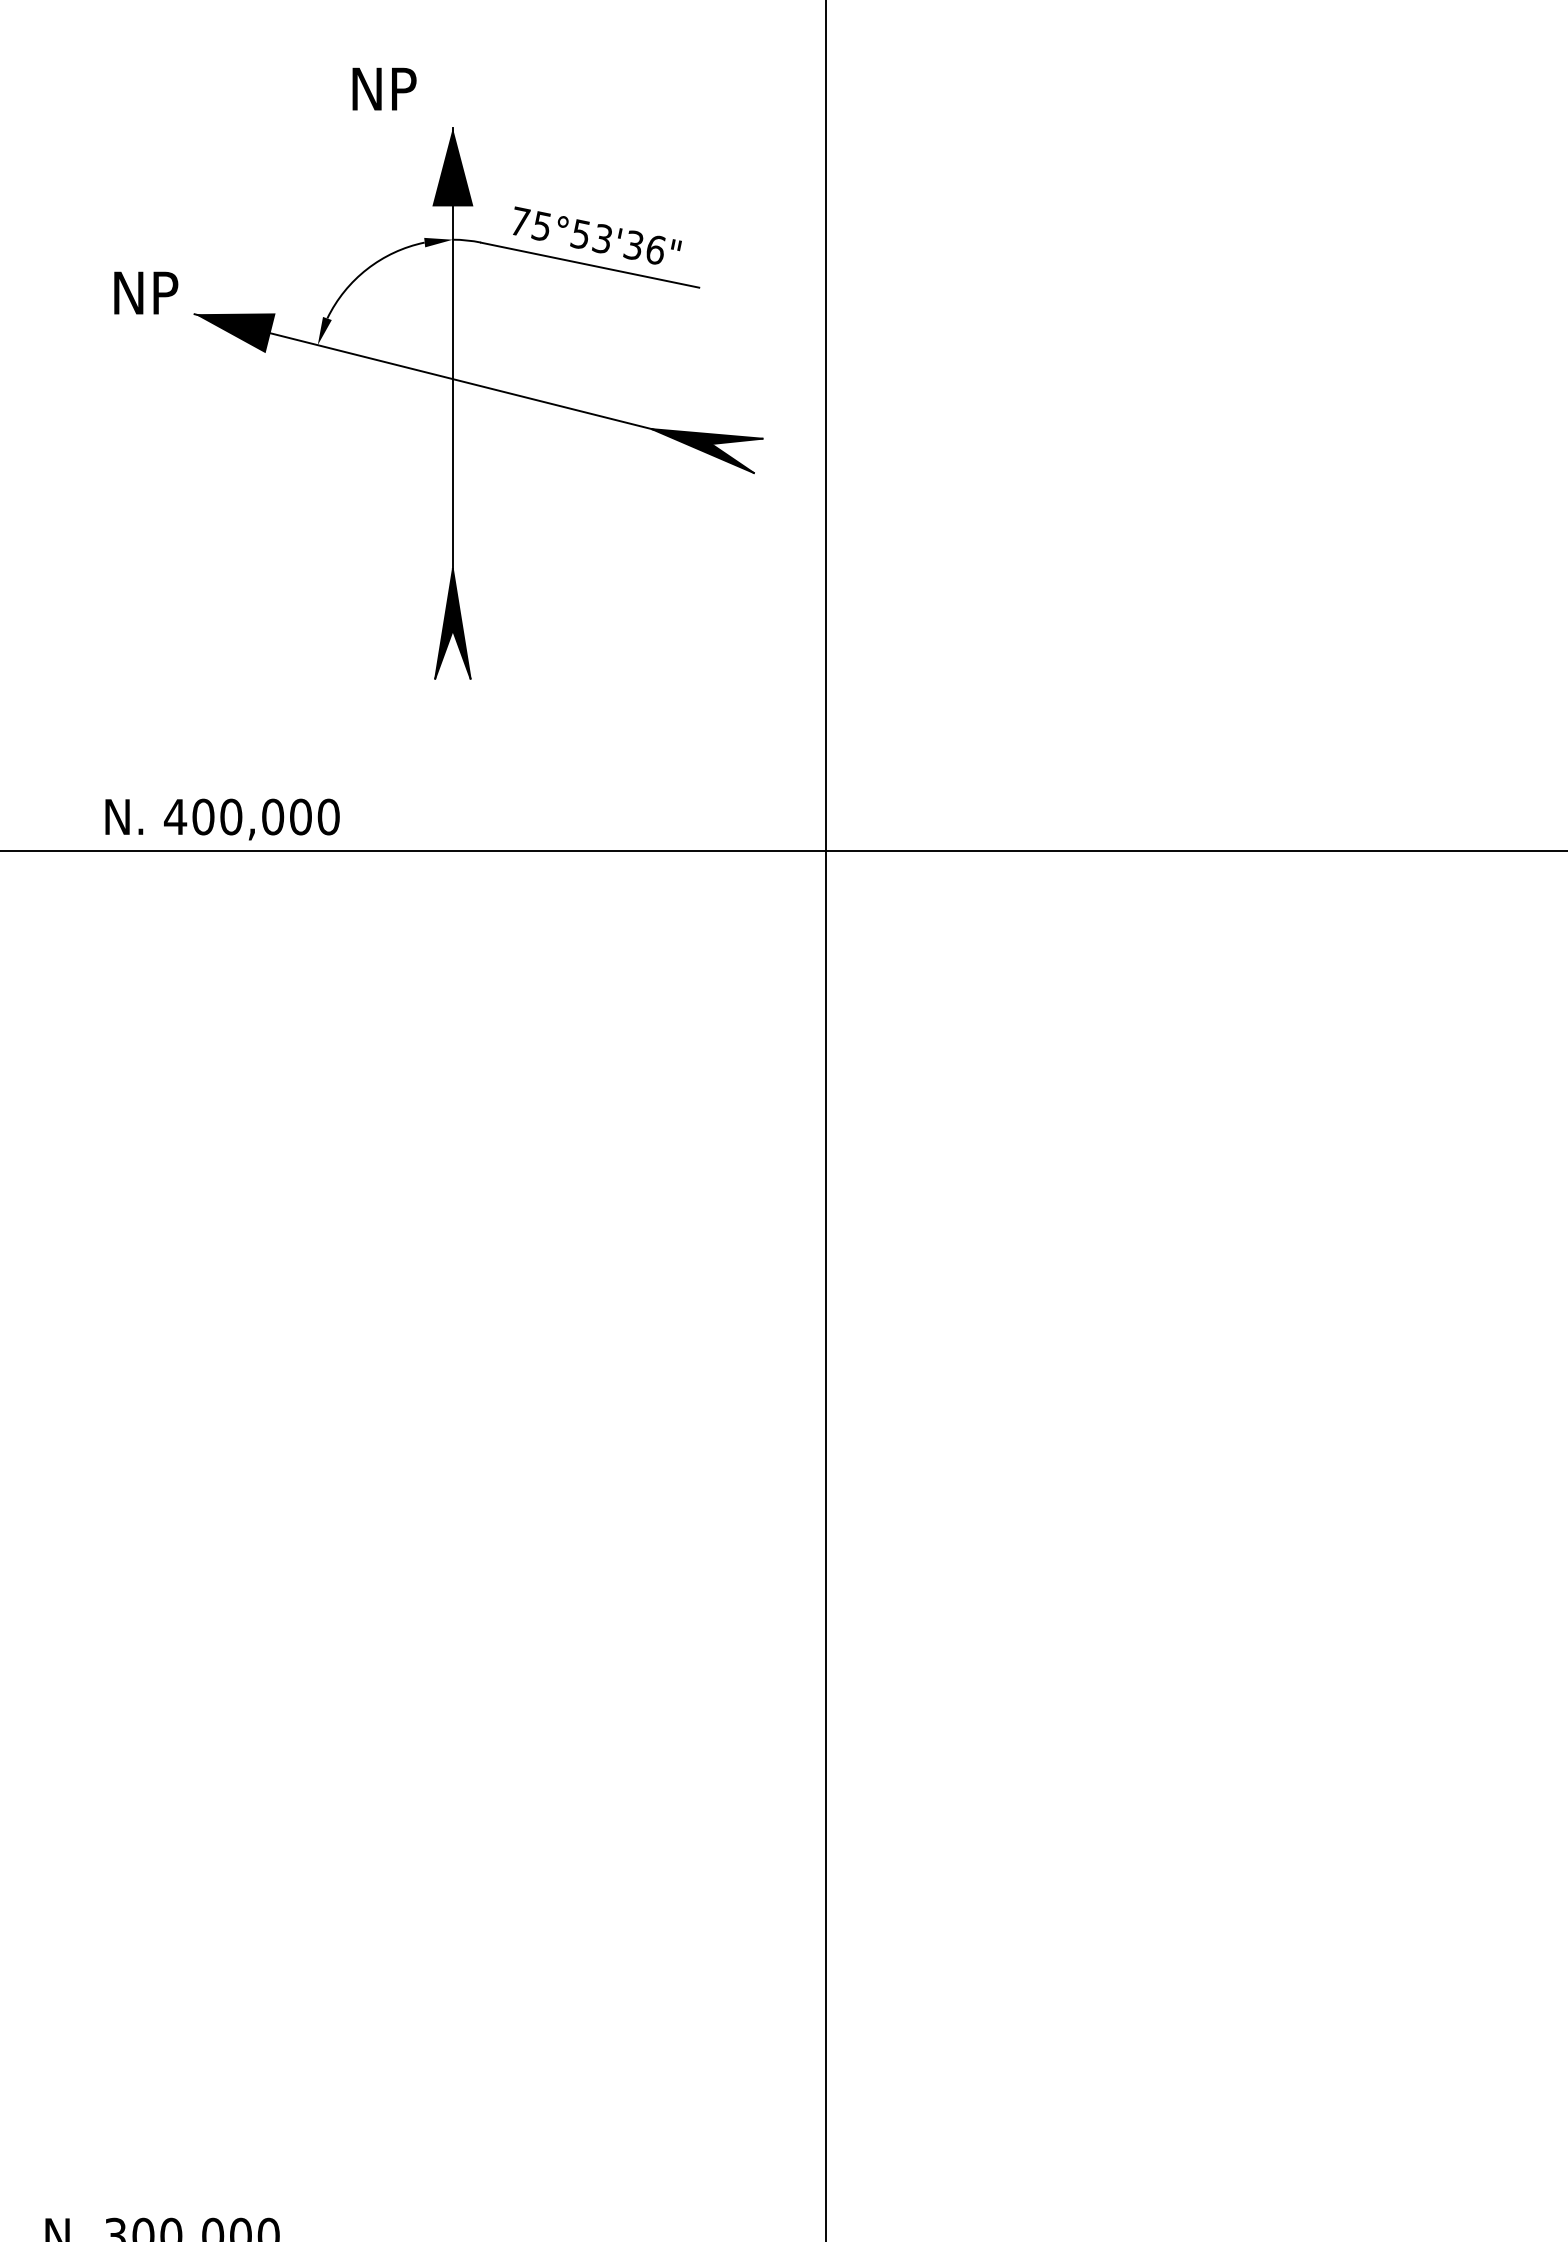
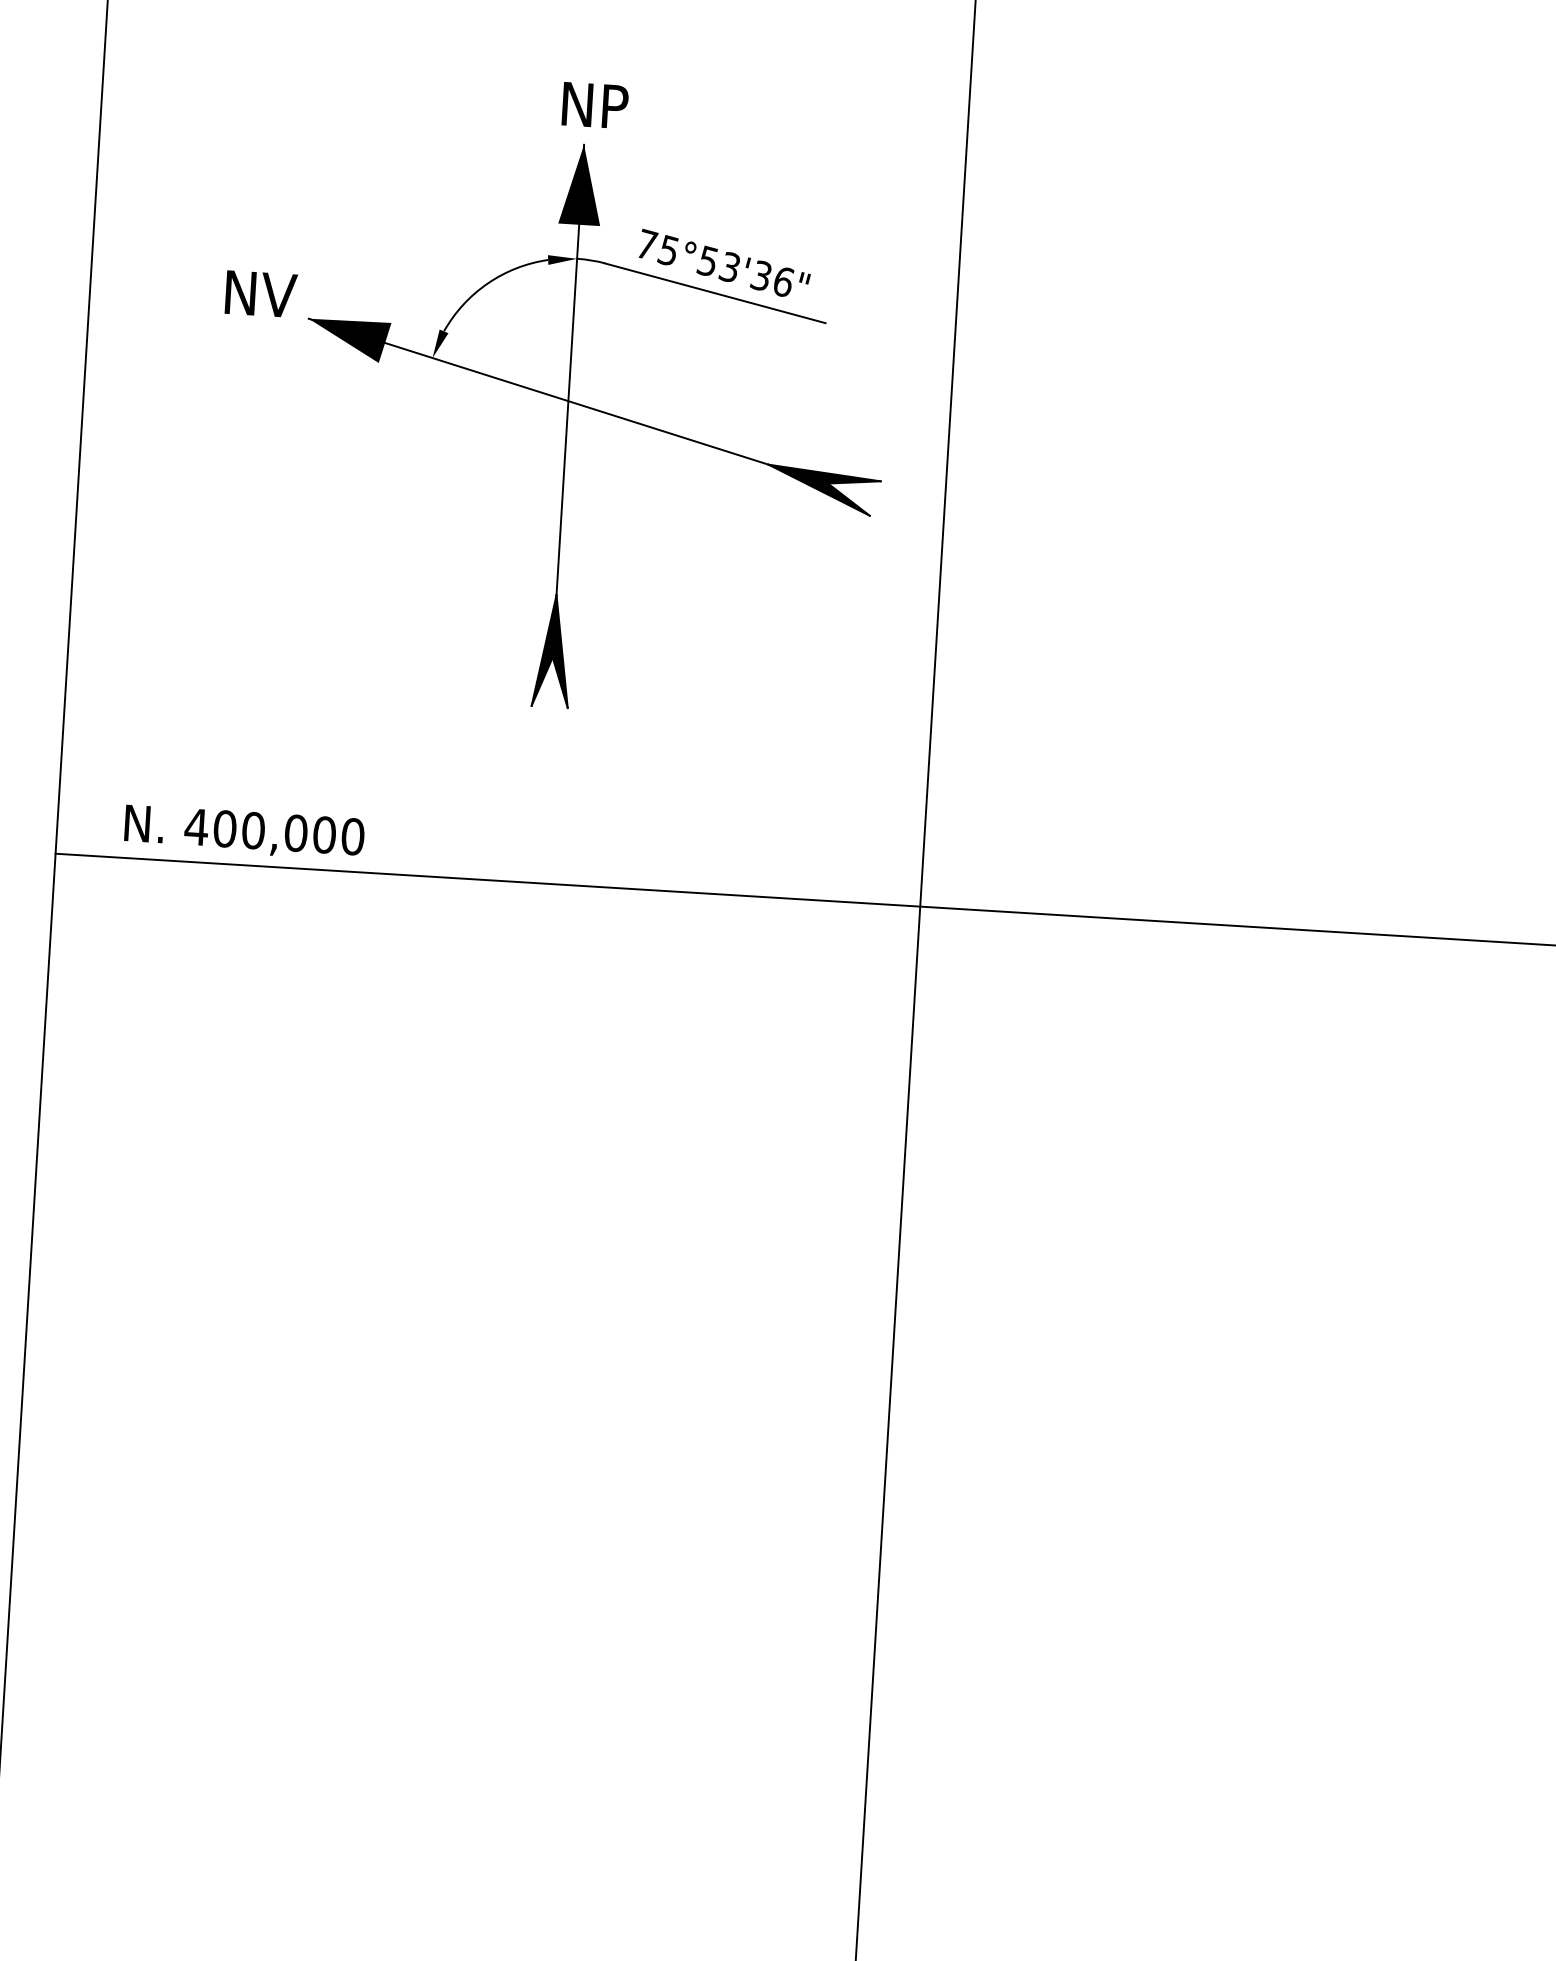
text: (384, 88) -> (595, 104), moved
text: (146, 292) -> (260, 293), NP -> NV
text: (222, 819) -> (244, 832), moved

